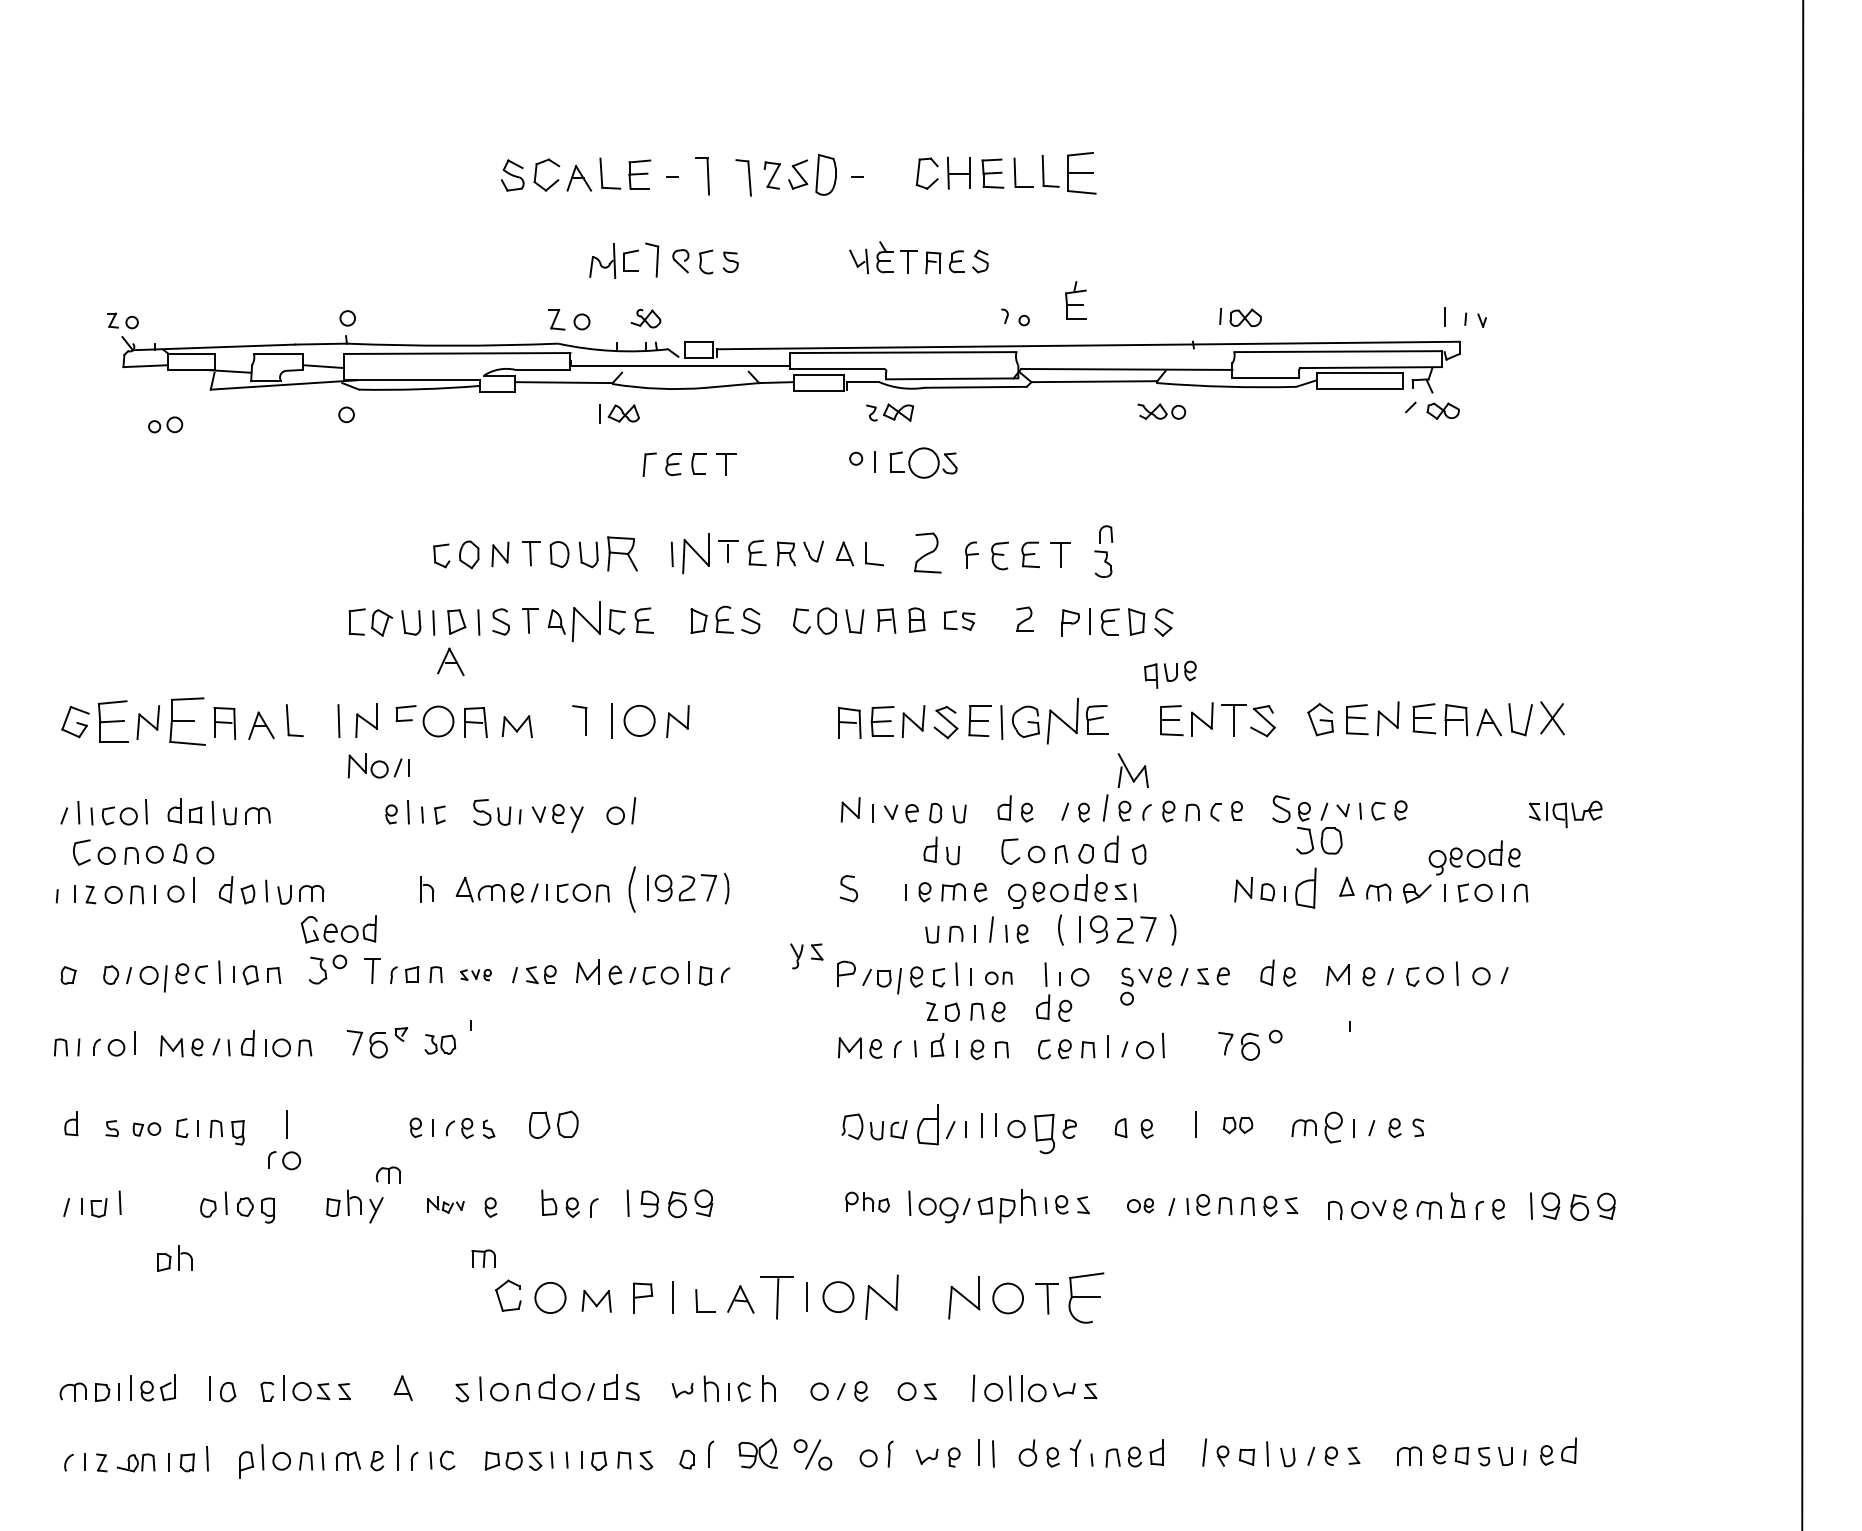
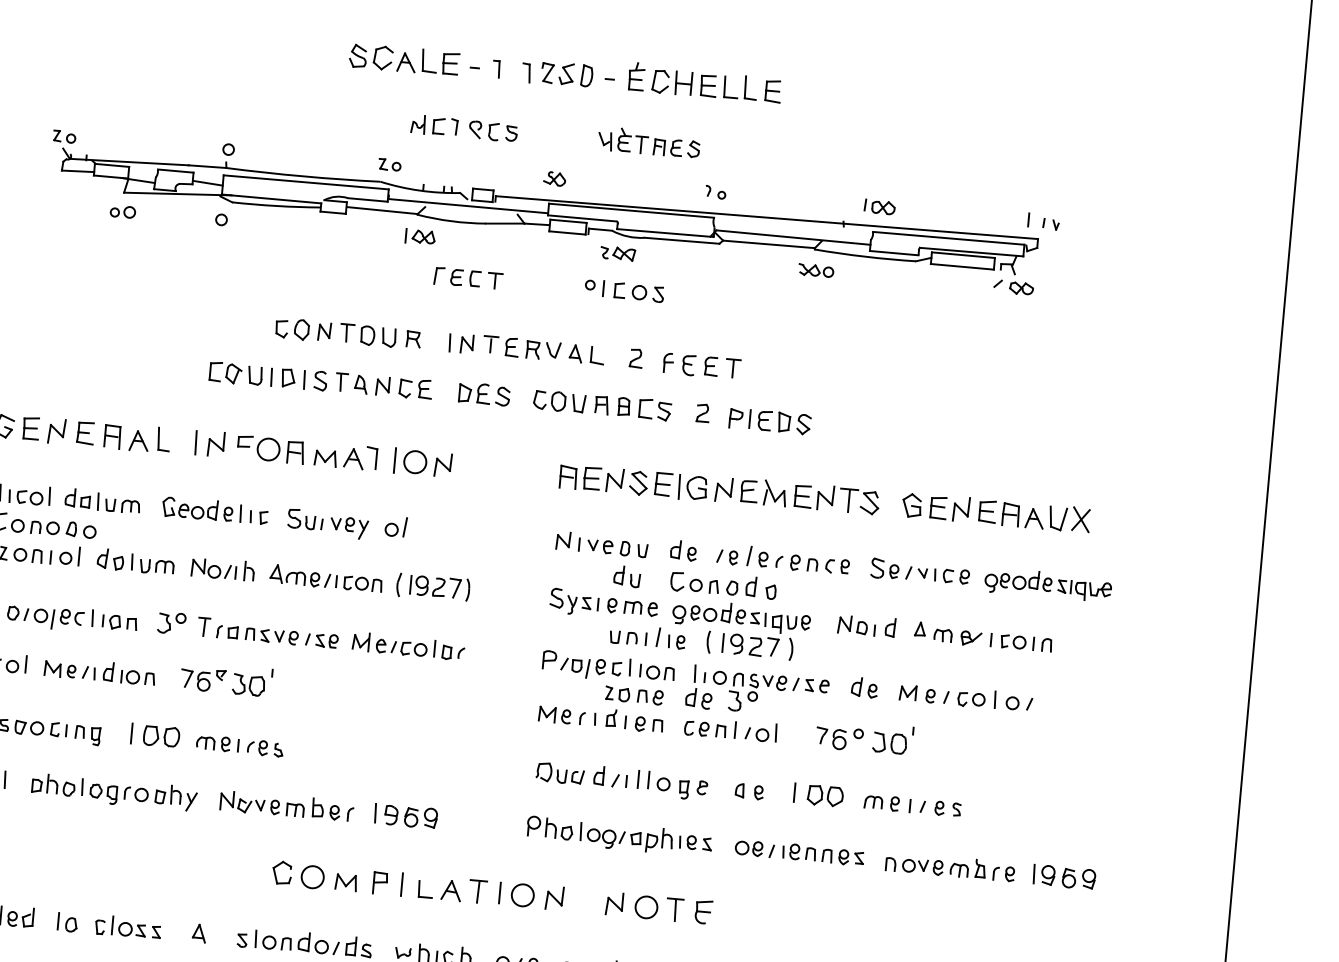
part: (1081, 172) -> (773, 91), size x0.71
part: (826, 174) -> (587, 75), size x0.71
part: (702, 176) -> (496, 69), size x0.62
part: (743, 177) -> (526, 72), size x0.71
part: (651, 259) -> (454, 126), size x0.62
part: (602, 260) -> (418, 124), size x0.71
part: (1075, 300) -> (636, 76), moved
part: (645, 318) -> (554, 178), moved
part: (568, 319) -> (389, 164), size x0.71
part: (165, 424) -> (122, 211), moved
circle: (923, 462) -> (639, 292), size x0.62
part: (1103, 551) -> (735, 691), moved
part: (927, 552) -> (636, 358), size x0.62
part: (622, 553) -> (413, 338), size x0.62
part: (695, 554) -> (466, 344), size x0.62
part: (959, 620) -> (655, 409), size x1.43
part: (586, 621) -> (383, 386), size x0.62
part: (450, 661) -> (353, 458), moved
part: (1170, 674) -> (791, 624), moved
part: (1062, 720) -> (723, 489), size x0.71
part: (112, 721) -> (30, 428), size x0.71
part: (187, 721) -> (85, 433), size x0.62
part: (378, 765) -> (213, 568), moved
part: (1132, 770) -> (774, 493), moved
part: (1319, 840) -> (890, 743), moved
part: (1474, 857) -> (1018, 581), moved
part: (1306, 888) -> (890, 627), size x0.62
part: (631, 889) -> (398, 584), size x0.71
part: (338, 929) -> (189, 508), moved
part: (806, 956) -> (578, 605), moved
part: (475, 974) -> (279, 636), size x1.67
part: (998, 978) -> (660, 673), size x1.43
part: (440, 1044) -> (249, 685), size x1.43
part: (553, 1124) -> (161, 736), moved
part: (927, 1124) -> (598, 775), size x0.62
part: (1237, 1125) -> (825, 796), size x1.67
part: (1333, 1127) -> (894, 803), size x0.62
part: (146, 1129) -> (29, 728), size x1.43
part: (1044, 1133) -> (683, 789), size x0.62
part: (284, 1160) -> (136, 794), moved
part: (388, 1174) -> (205, 742), moved
part: (867, 1201) -> (550, 827), size x1.43
part: (445, 1204) -> (242, 802), size x1.67
part: (1140, 1205) -> (749, 848), size x1.43
part: (174, 1258) -> (44, 783), moved
part: (483, 1258) -> (295, 809), moved
part: (882, 1296) -> (554, 897), size x0.71
part: (776, 1297) -> (477, 891), size x0.71
part: (964, 1297) -> (614, 903), size x0.71
part: (1086, 1297) -> (703, 911), size x0.62

